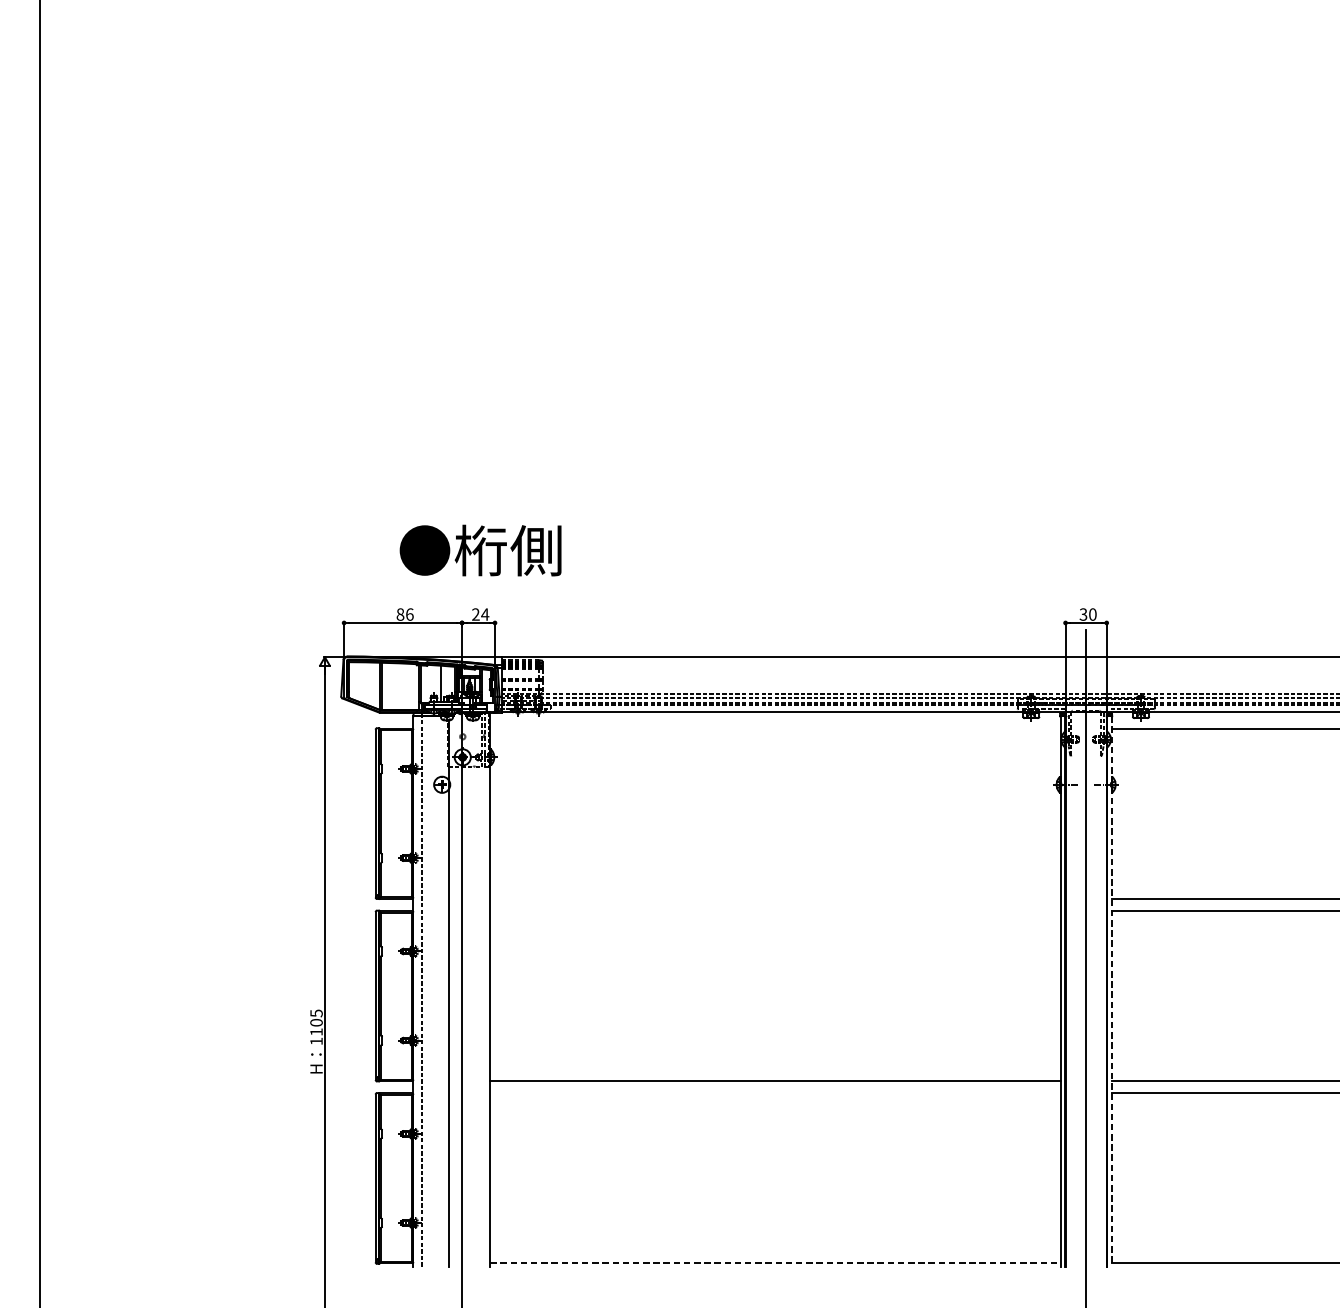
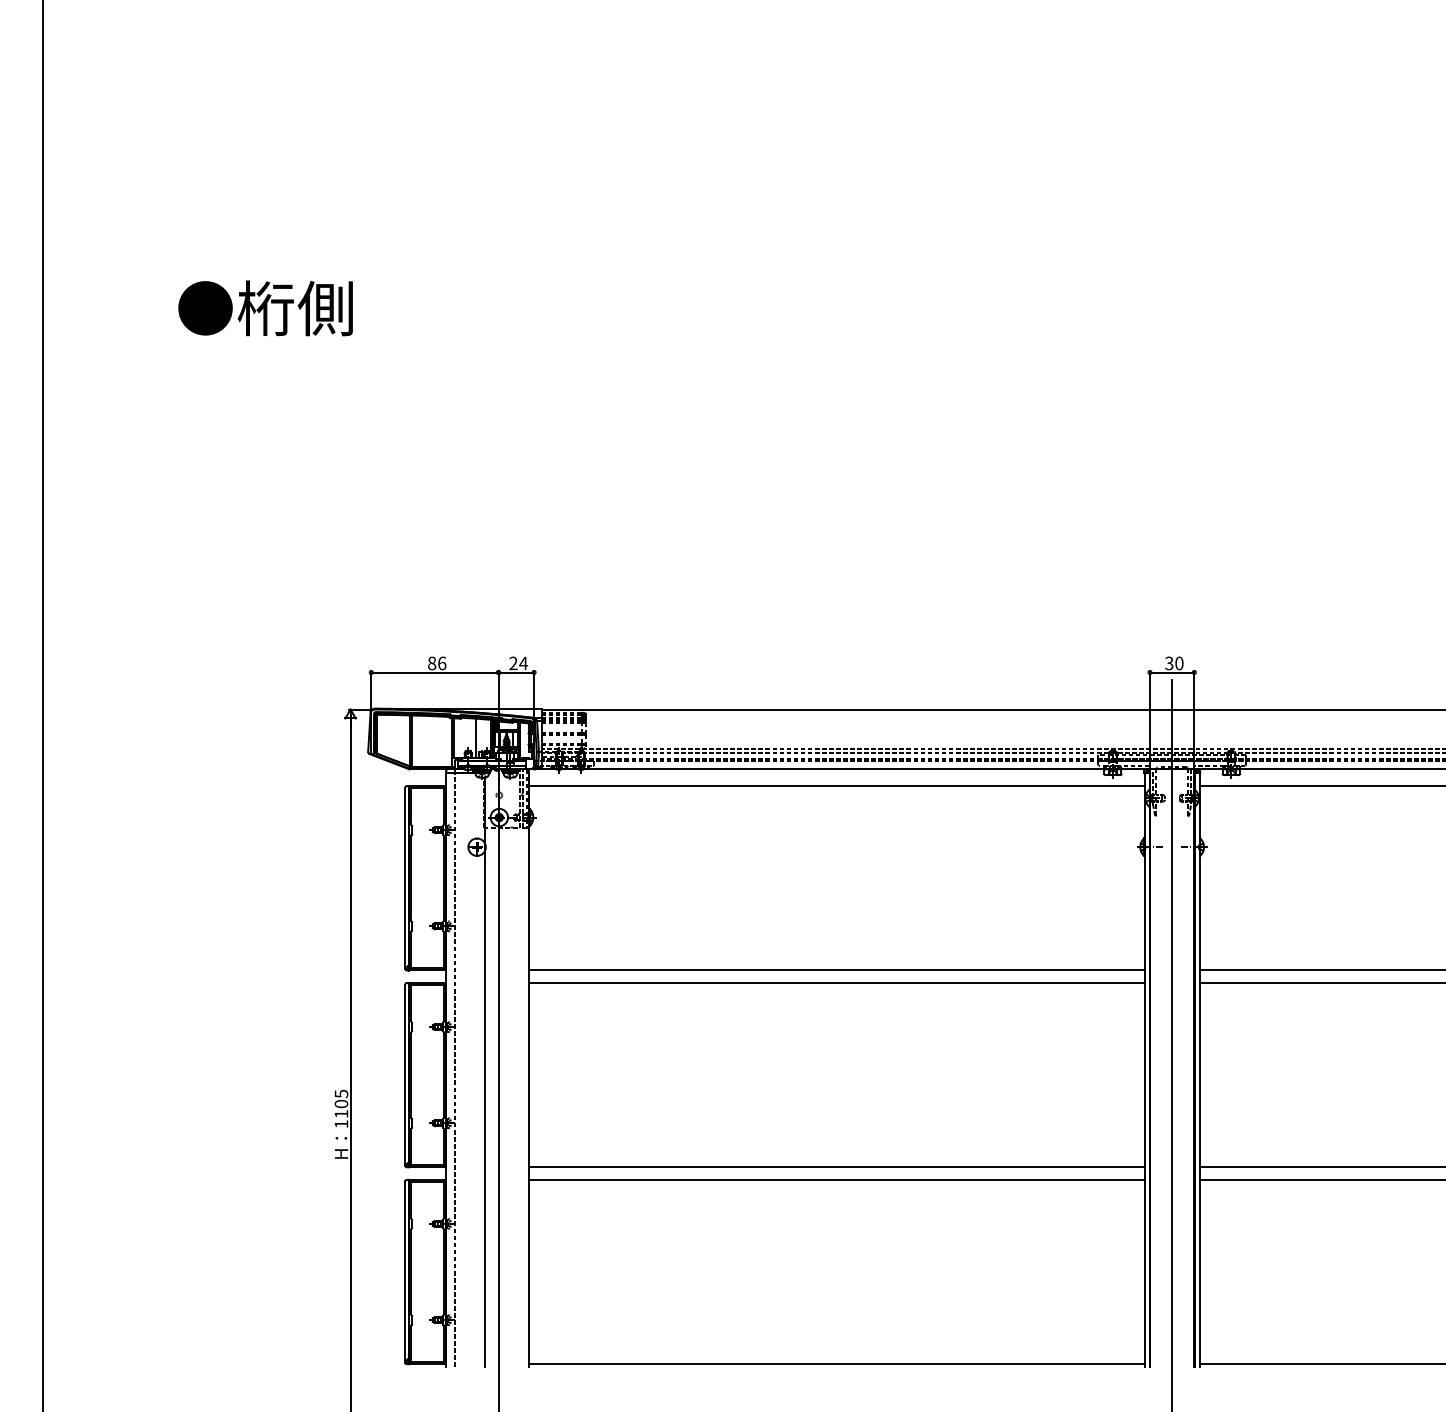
text: (480, 550) -> (265, 308), moved
line: (775, 728) -> (836, 786), added
line: (775, 899) -> (836, 970), added
line: (775, 911) -> (836, 983), added
line: (1111, 991) -> (1199, 1070), dashed -> solid
line: (775, 1093) -> (836, 1180), added
line: (775, 1263) -> (836, 1363), dashed -> solid

